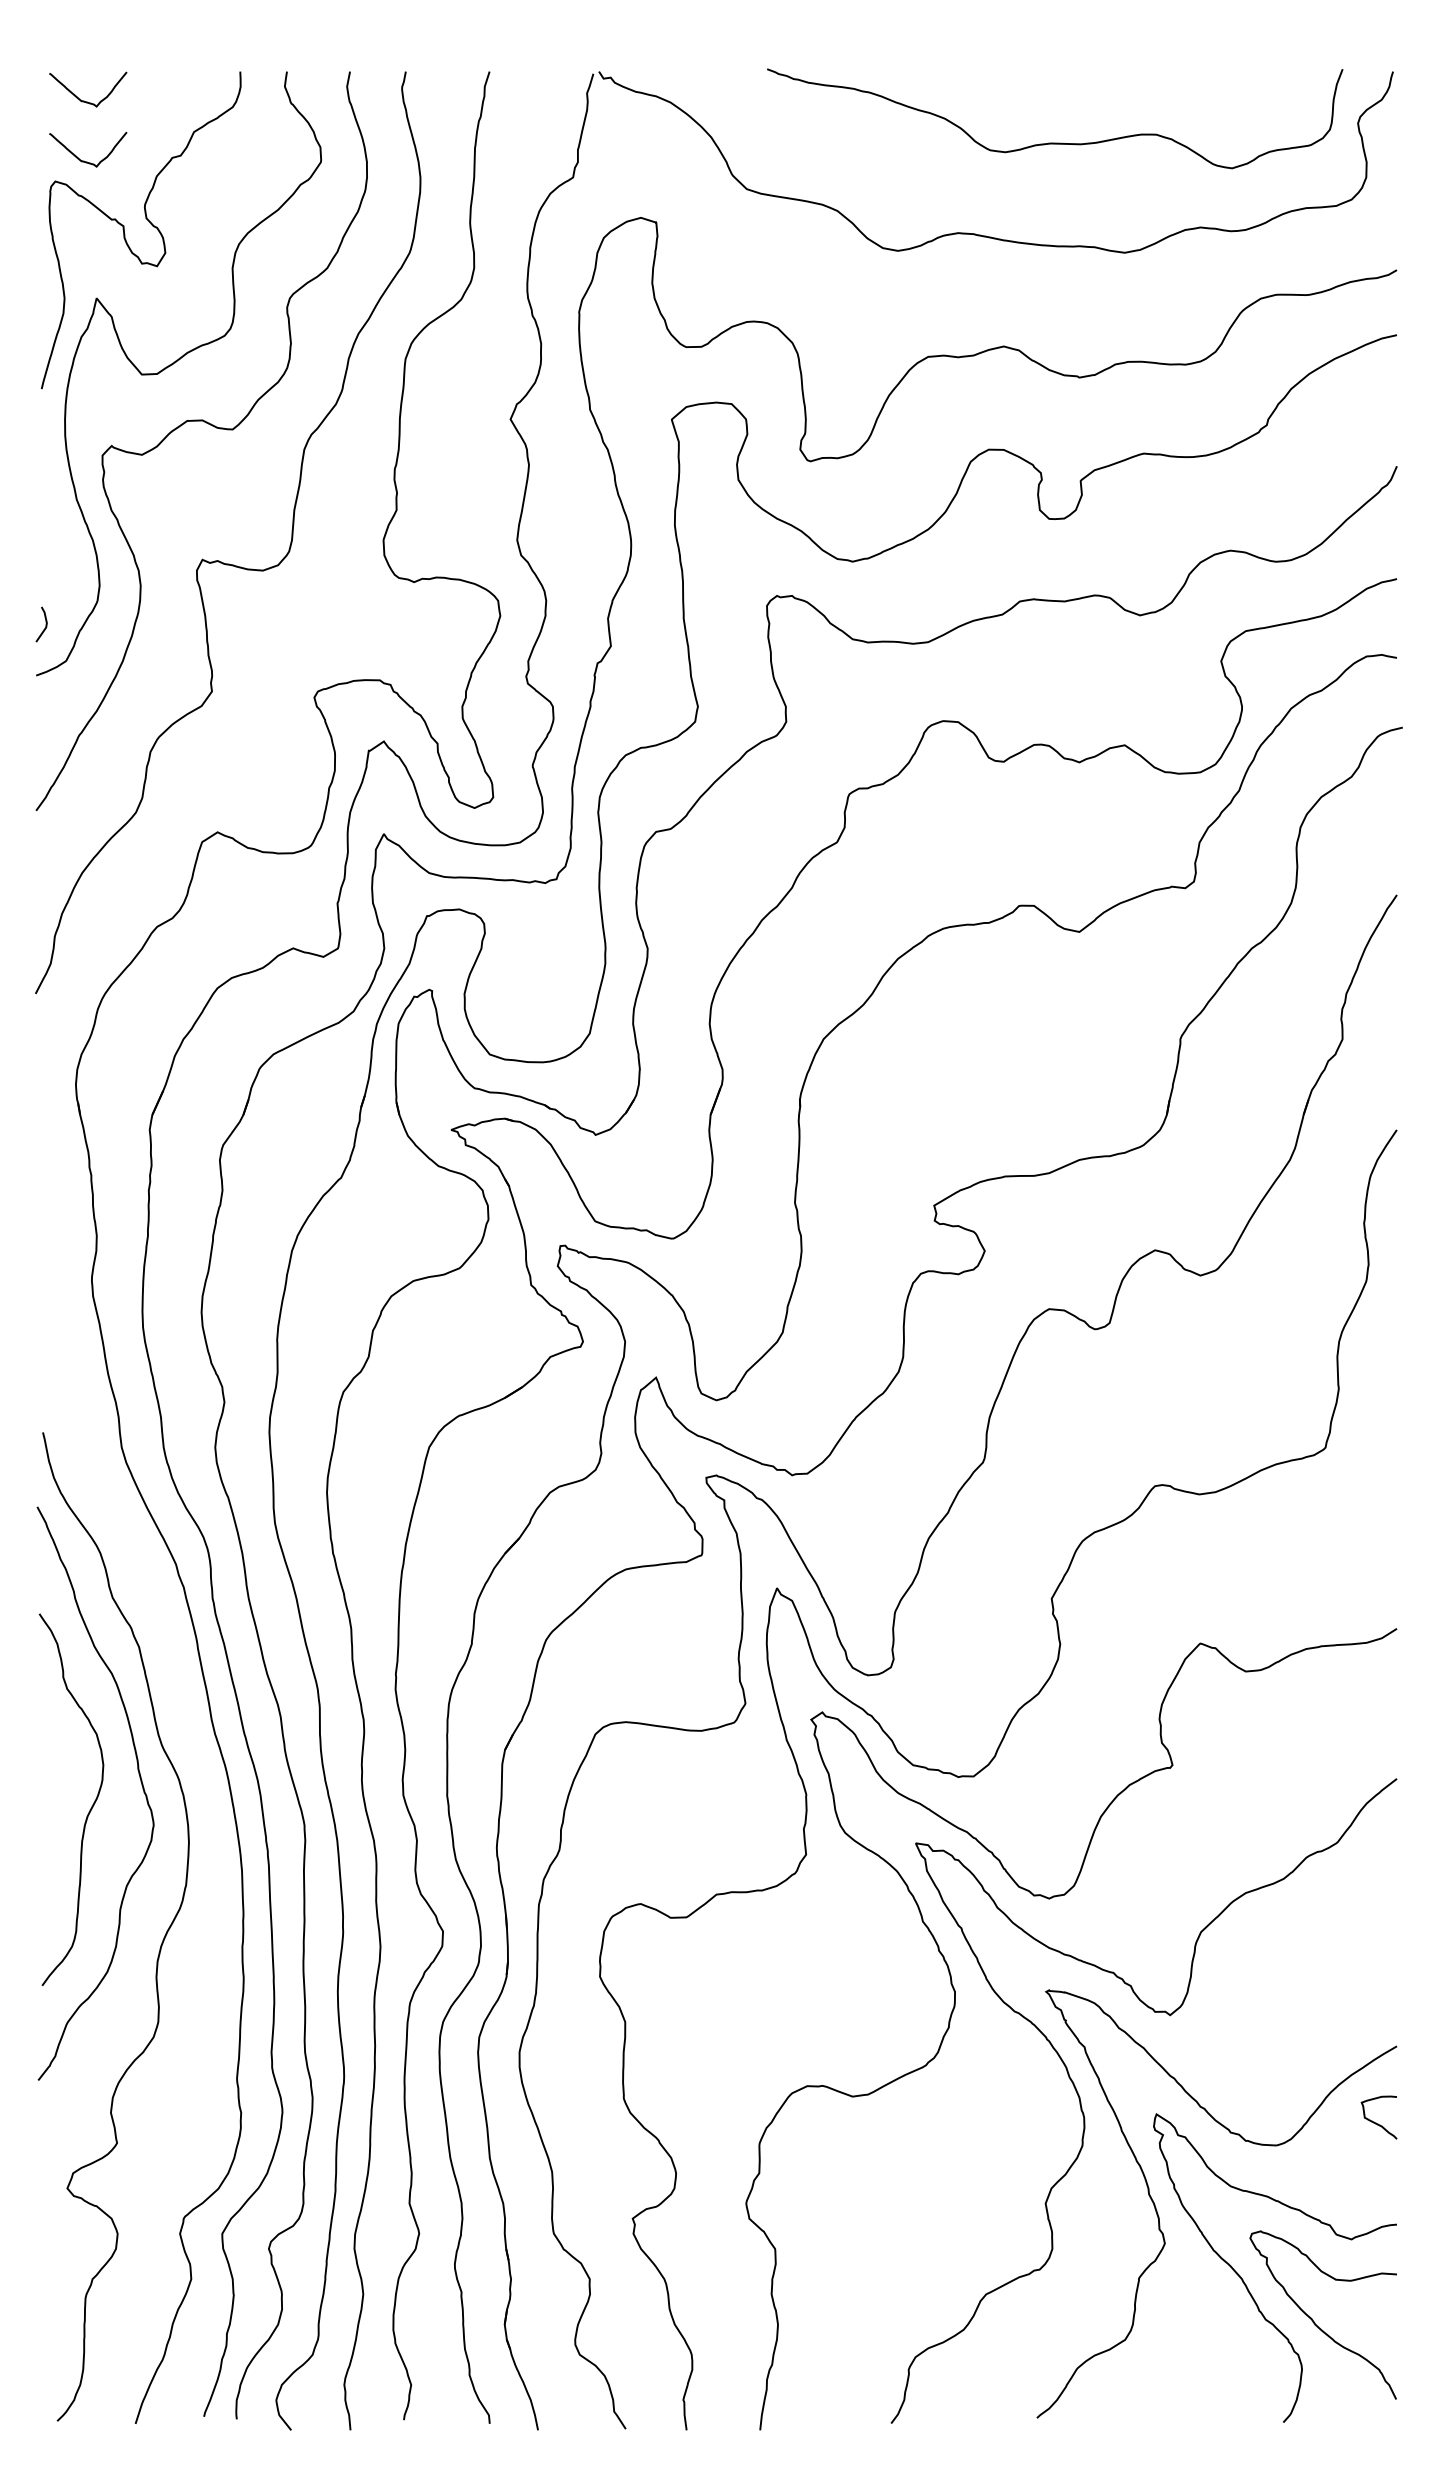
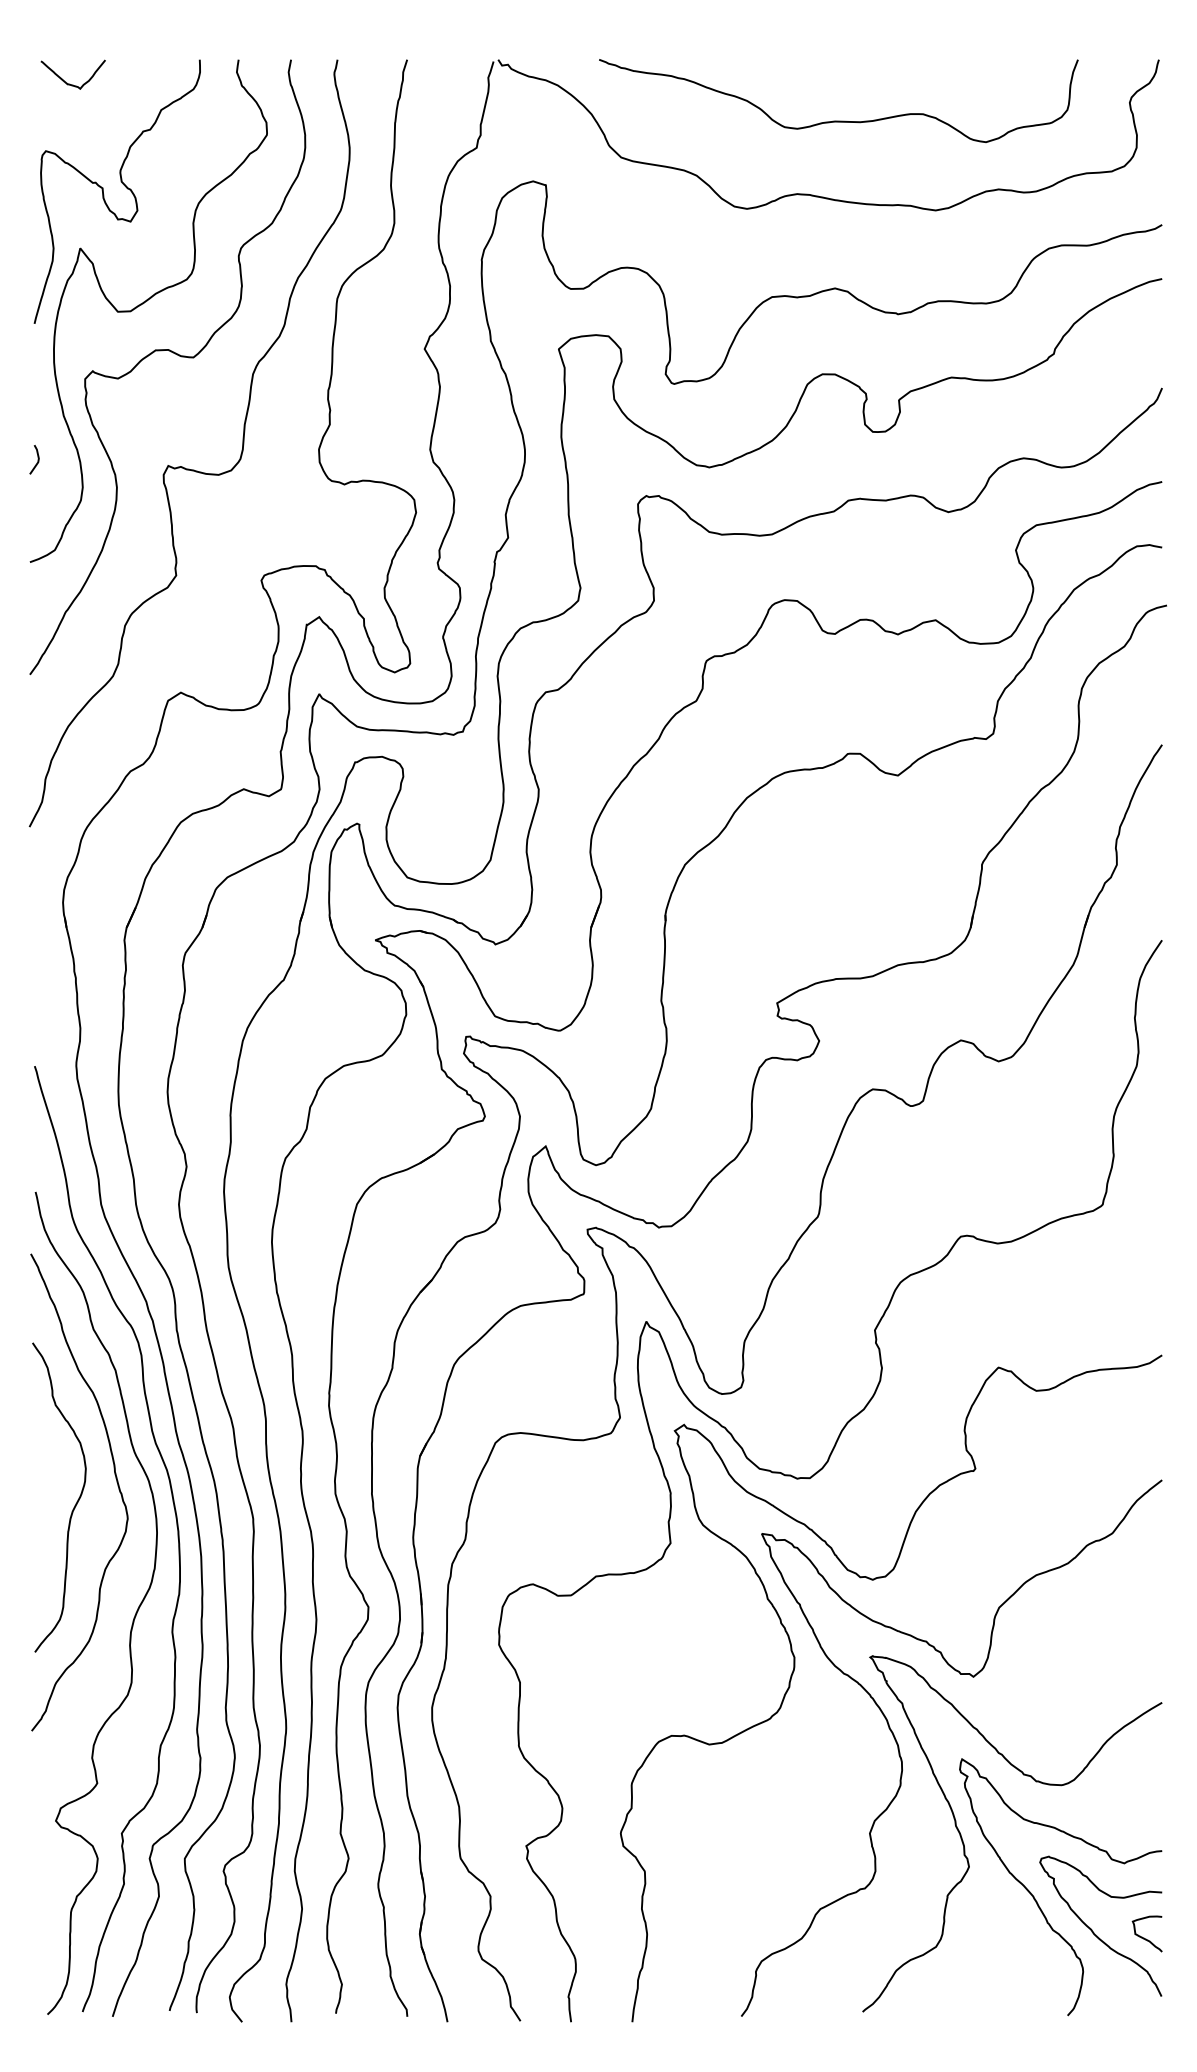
curve: (1054, 142) -> (838, 120), moved
curve: (81, 159) -> (67, 132), removed
line: (45, 624) -> (37, 459), moved
curve: (213, 1848) -> (177, 1538), added
curve: (1375, 2121) -> (1144, 1937), moved

